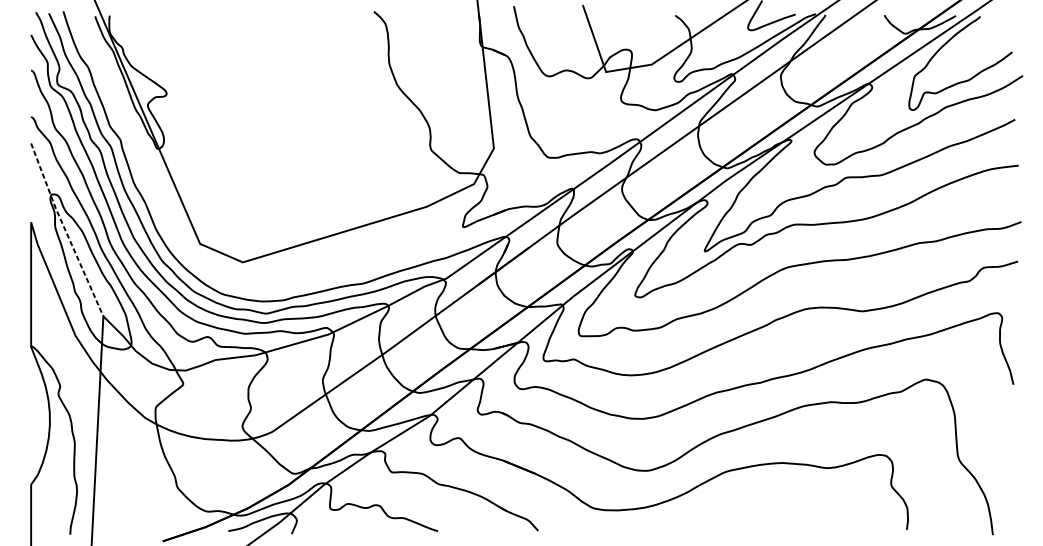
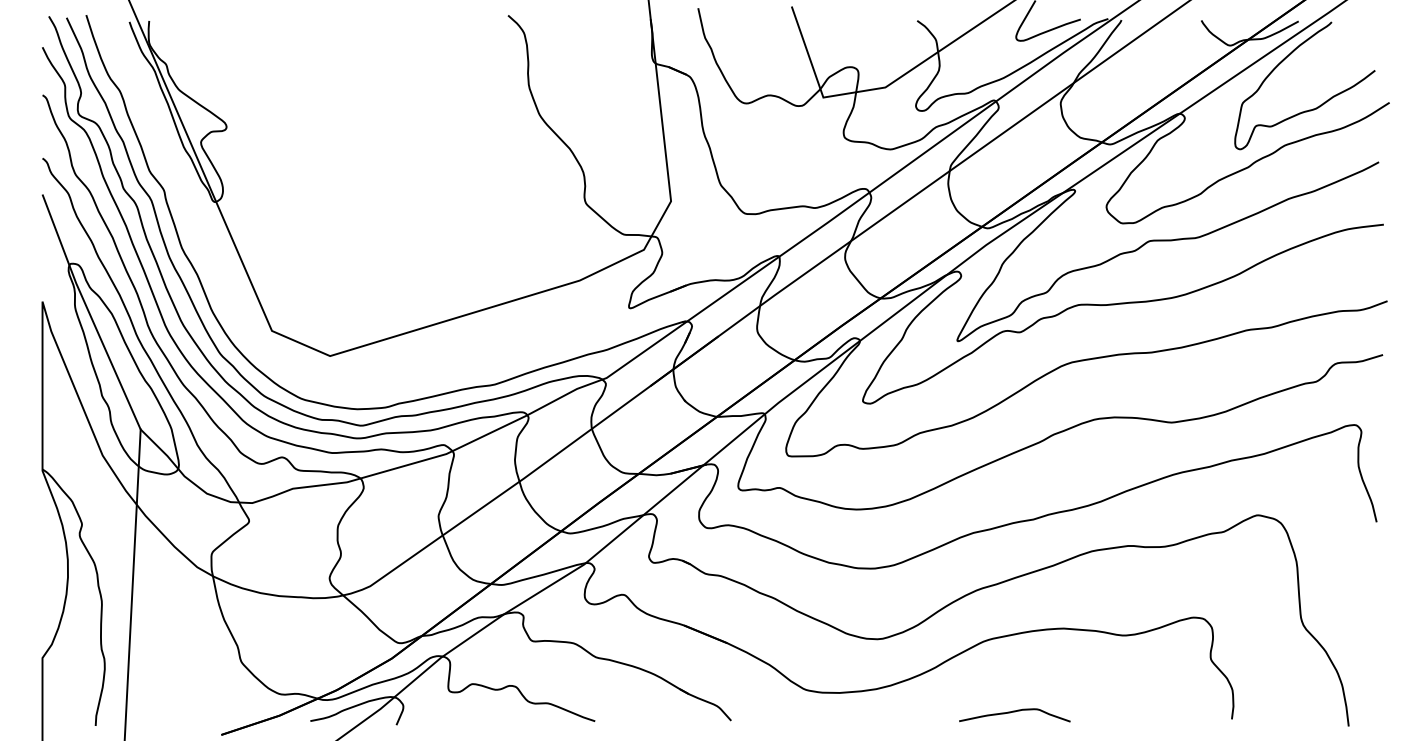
line: (65, 230) -> (89, 312), dashed -> solid
curve: (746, 524) -> (1014, 712), added

